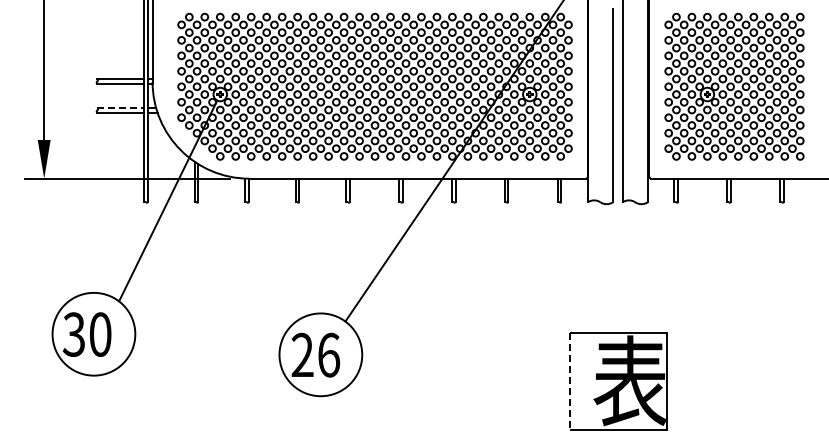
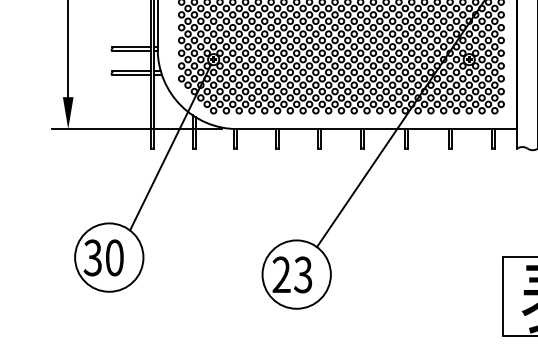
line: (120, 108) -> (131, 71), dashed -> solid
text: (328, 354) -> (303, 274), 26 -> 23
line: (570, 381) -> (502, 296), dashed -> solid

